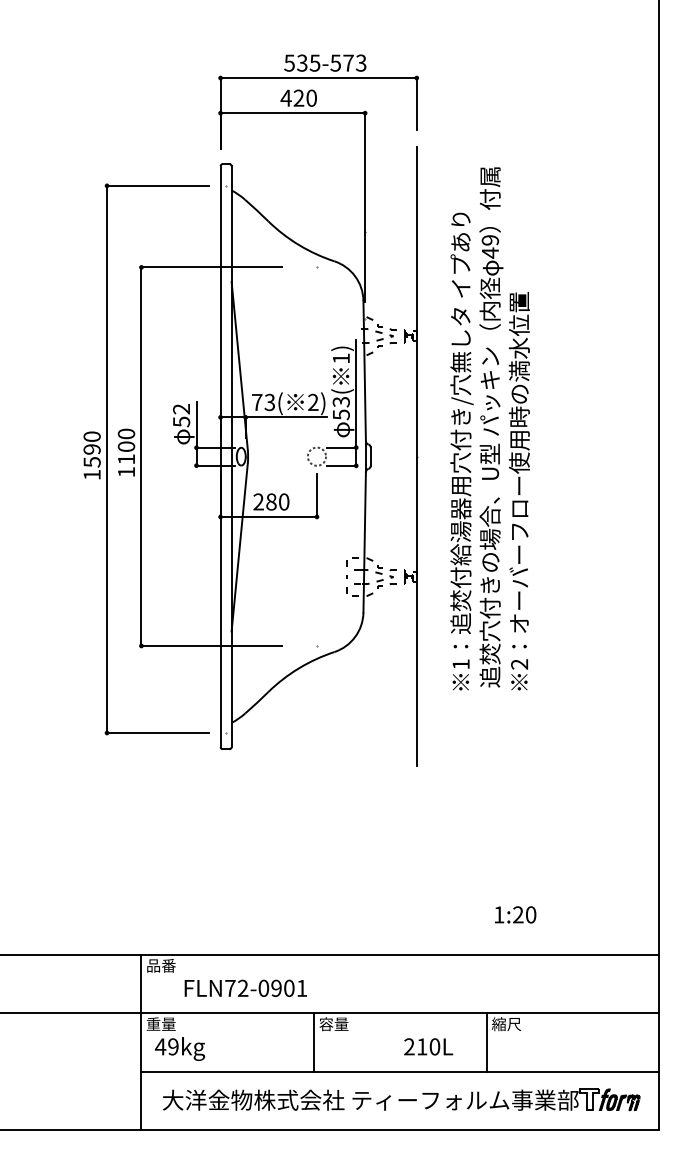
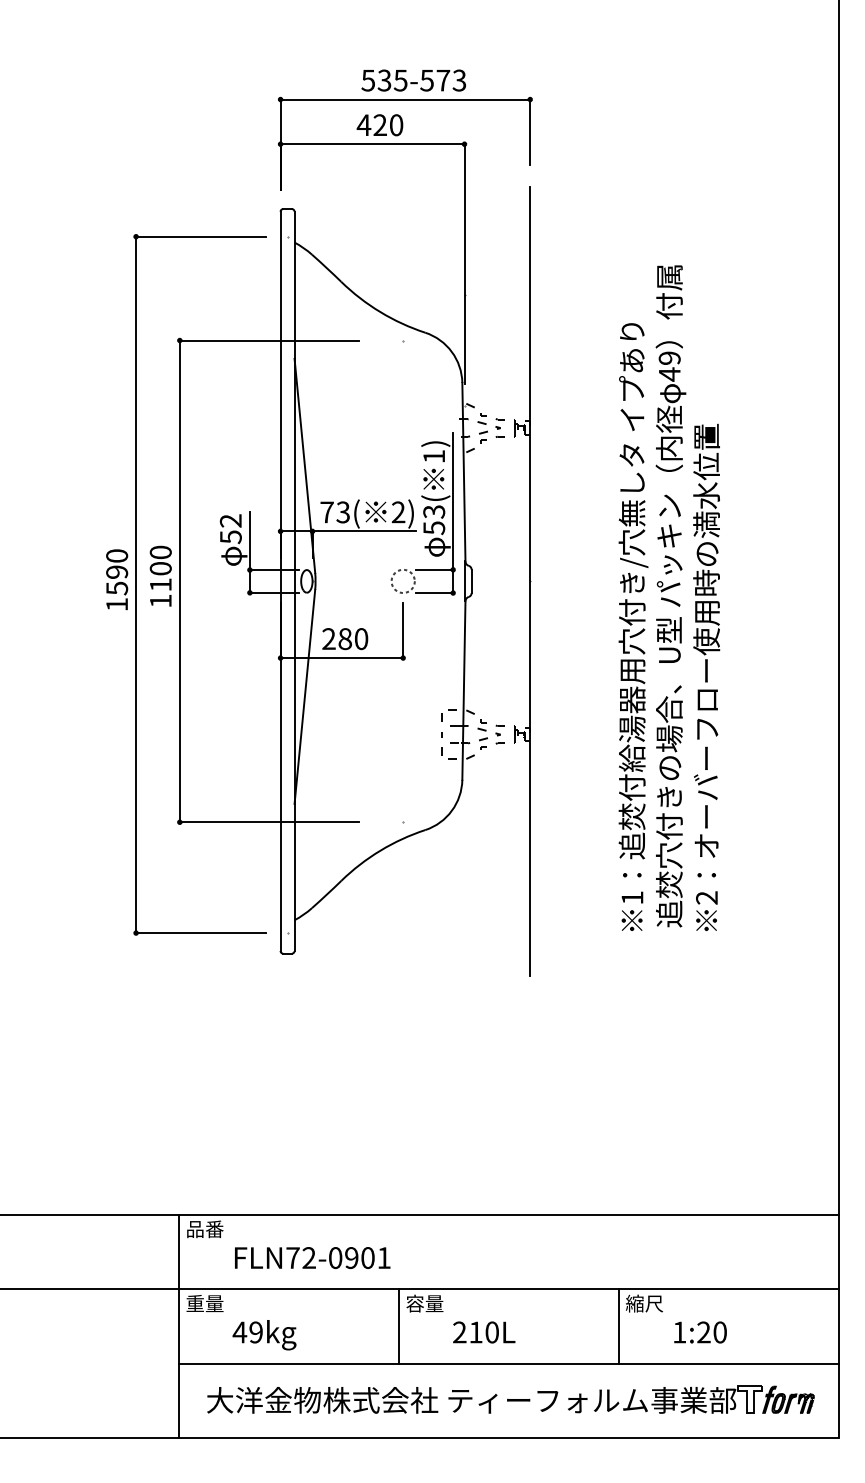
text: (489, 428) -> (668, 597), moved
text: (515, 914) -> (700, 1331), moved
text: (428, 1046) -> (484, 1331), moved
text: (180, 1048) -> (265, 1334), moved

